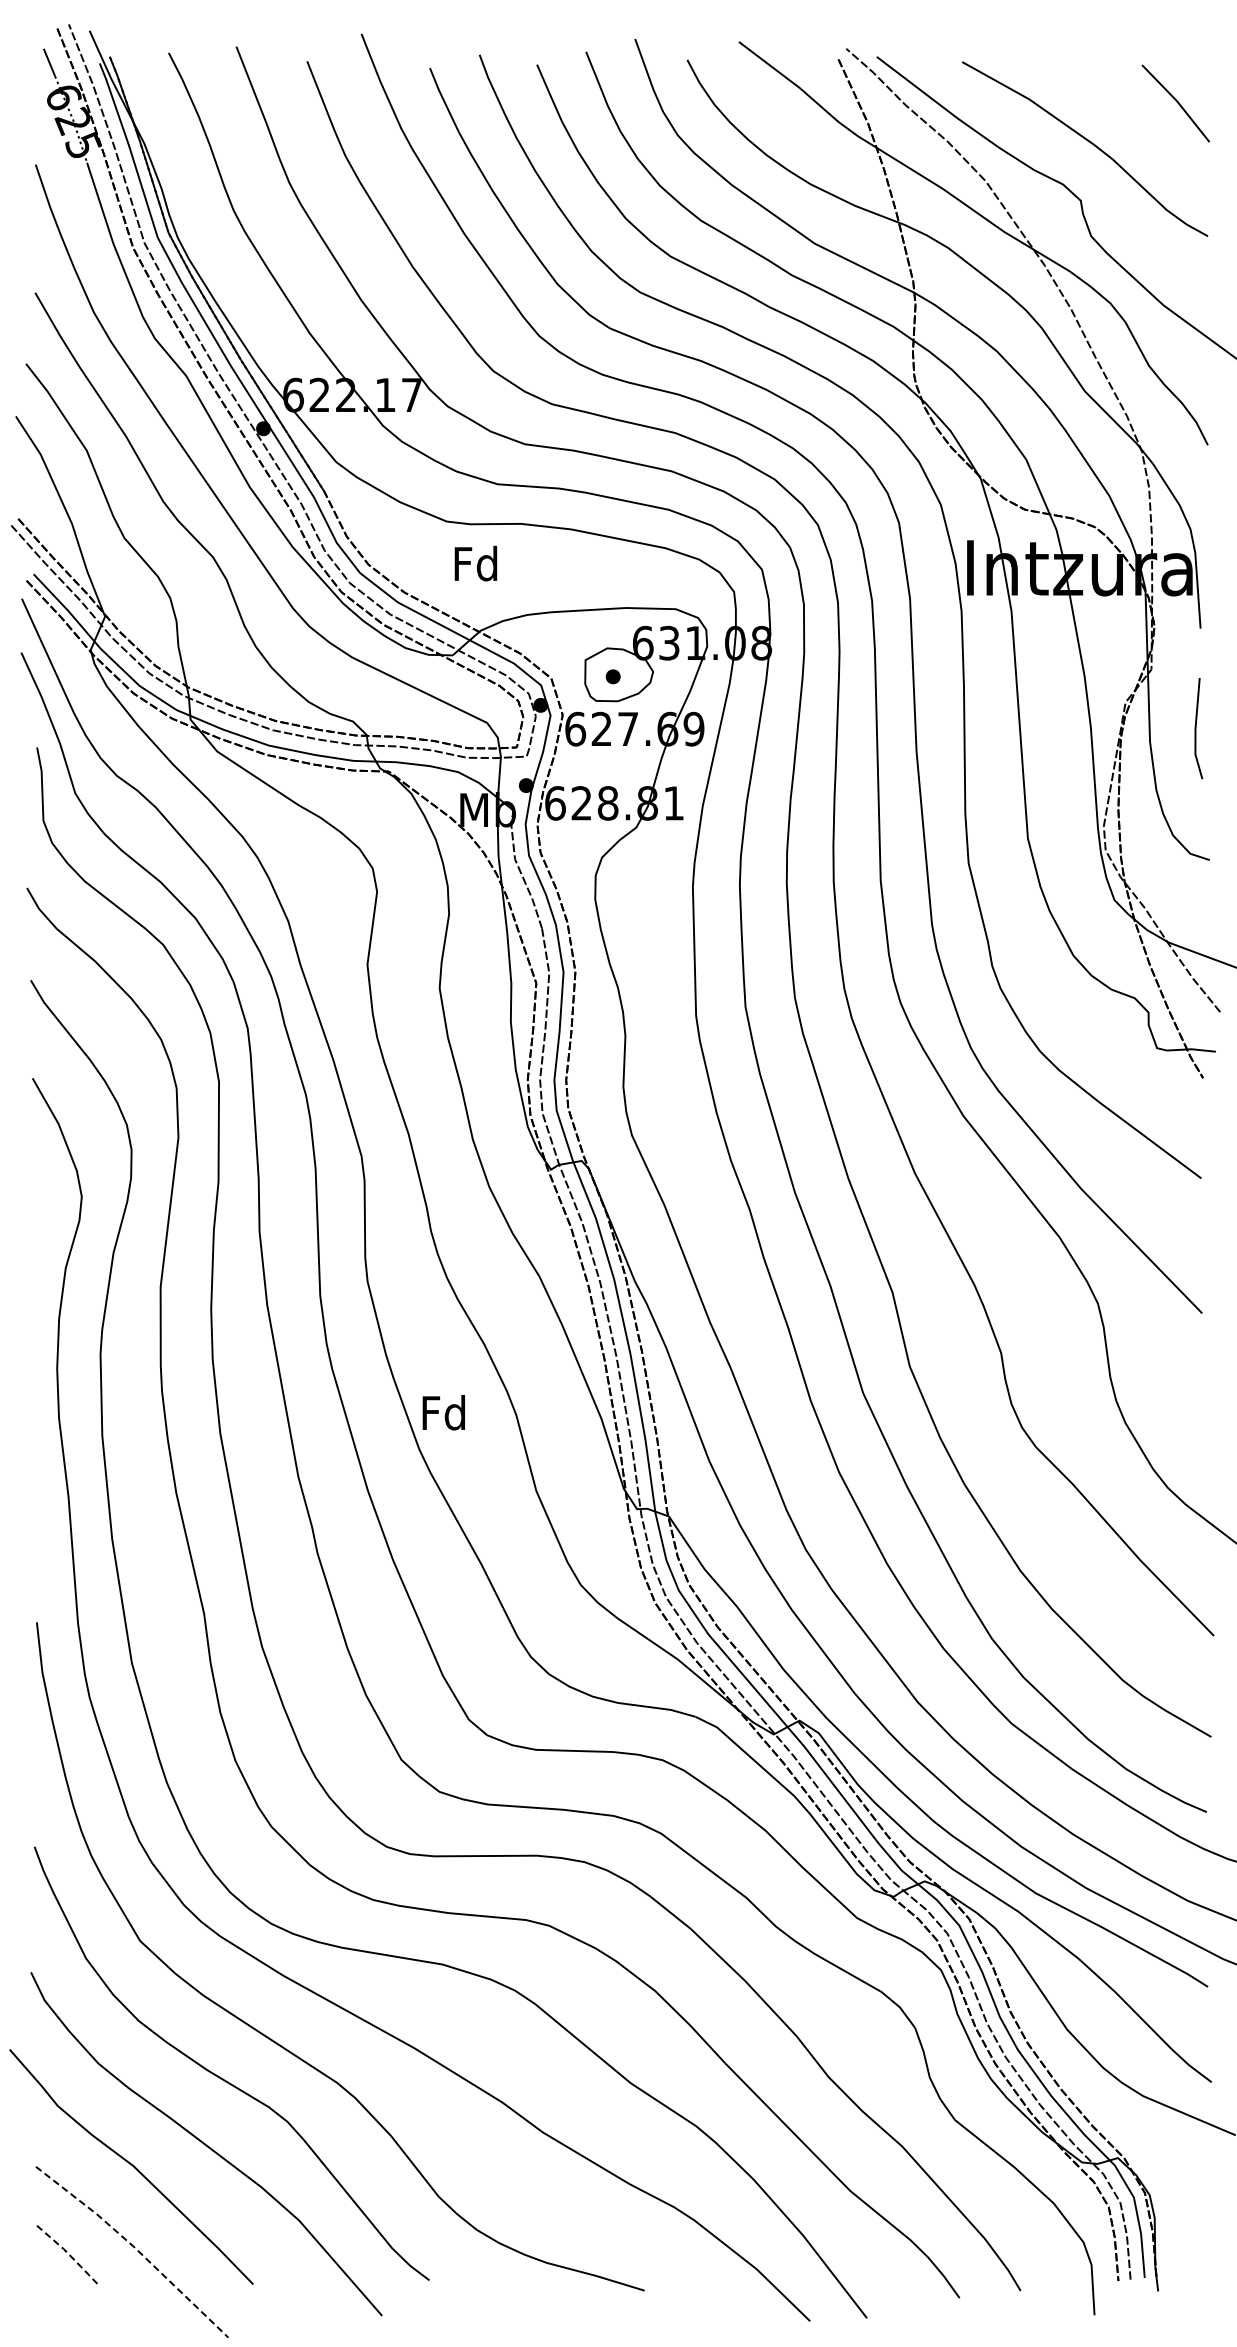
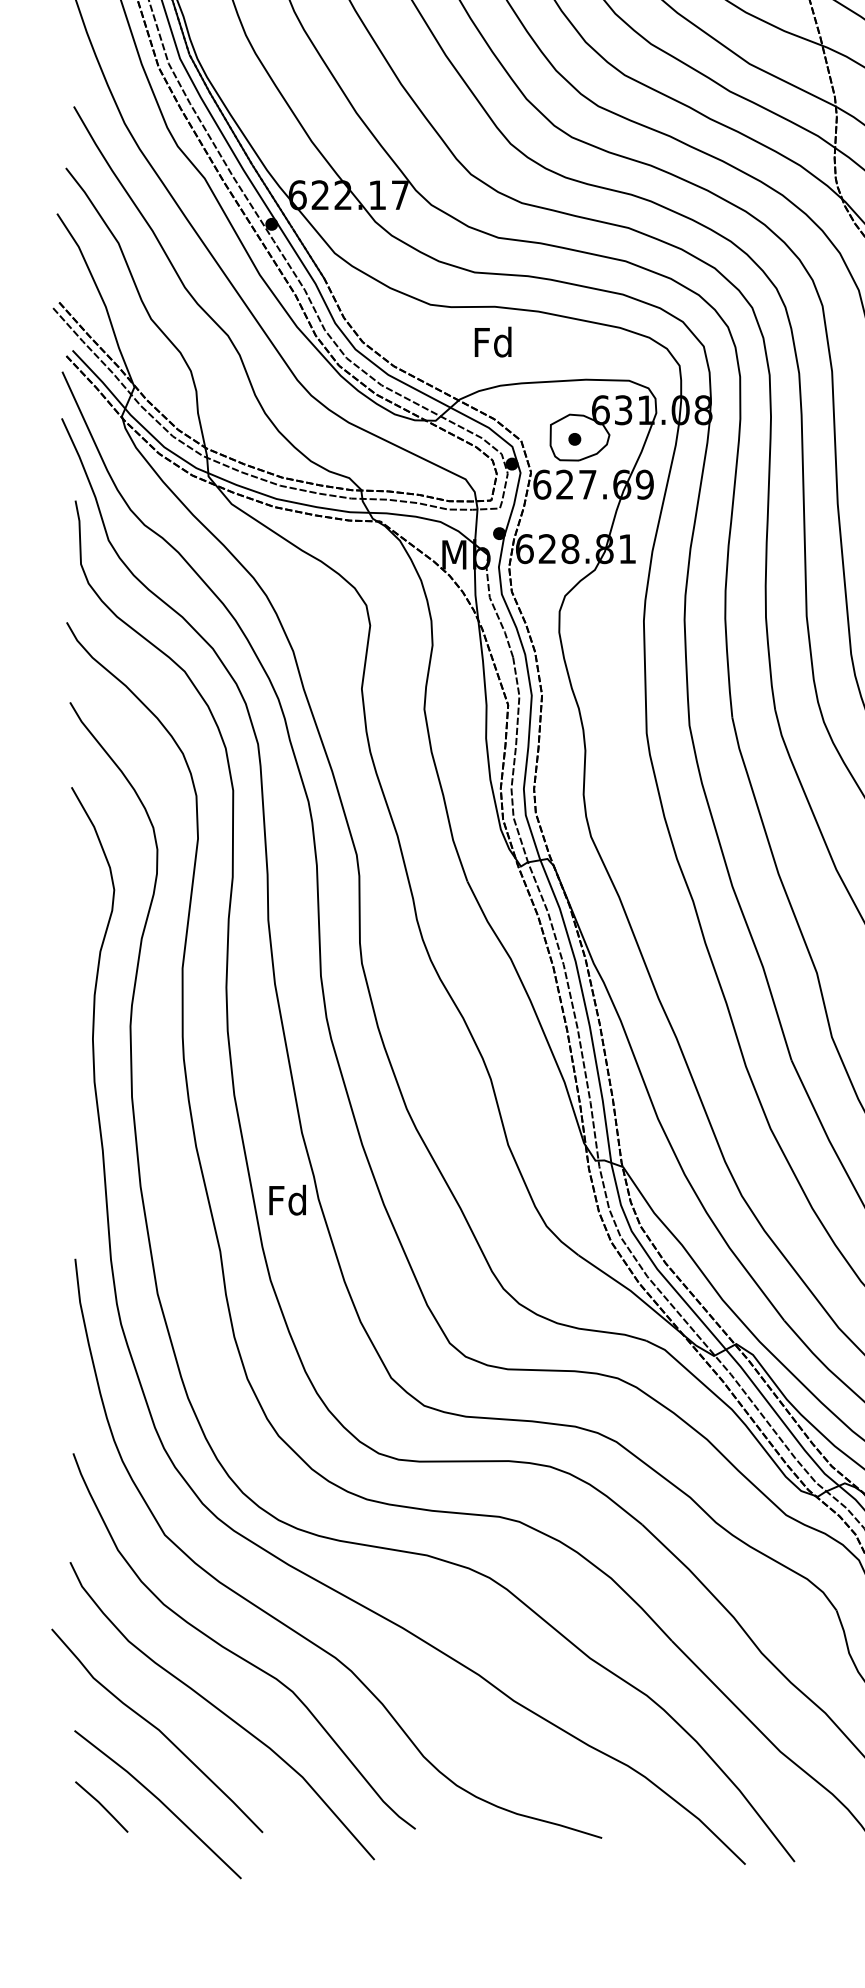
text: (475, 563) -> (492, 342), moved
text: (443, 1412) -> (287, 1200), moved
line: (134, 2247) -> (159, 1800), dashed -> solid
line: (68, 2254) -> (102, 1806), dashed -> solid

